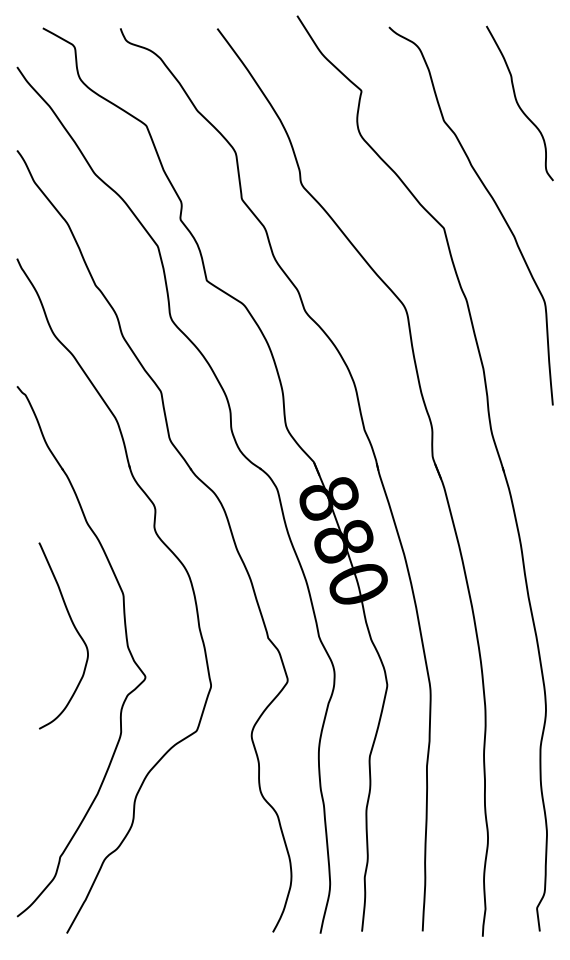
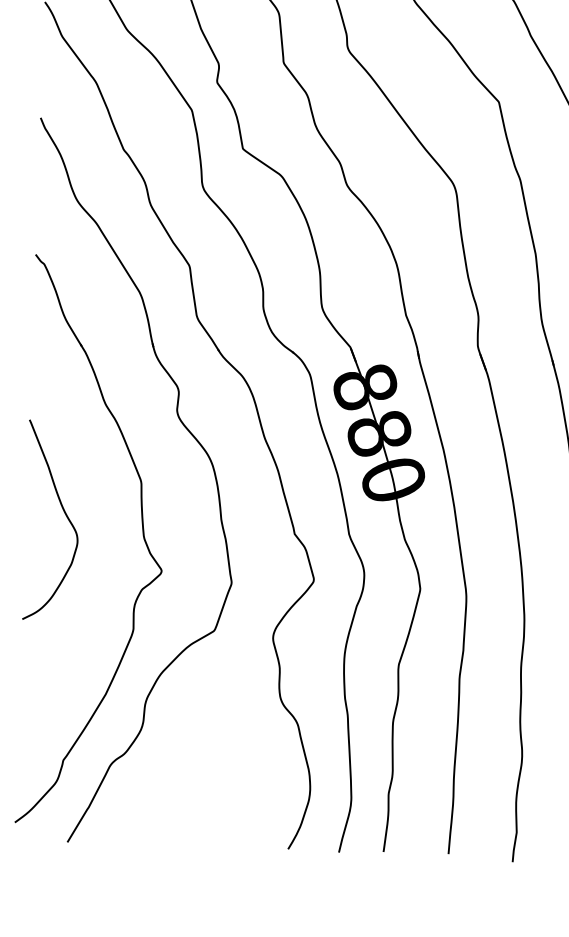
curve: (75, 630) -> (65, 515), moved

